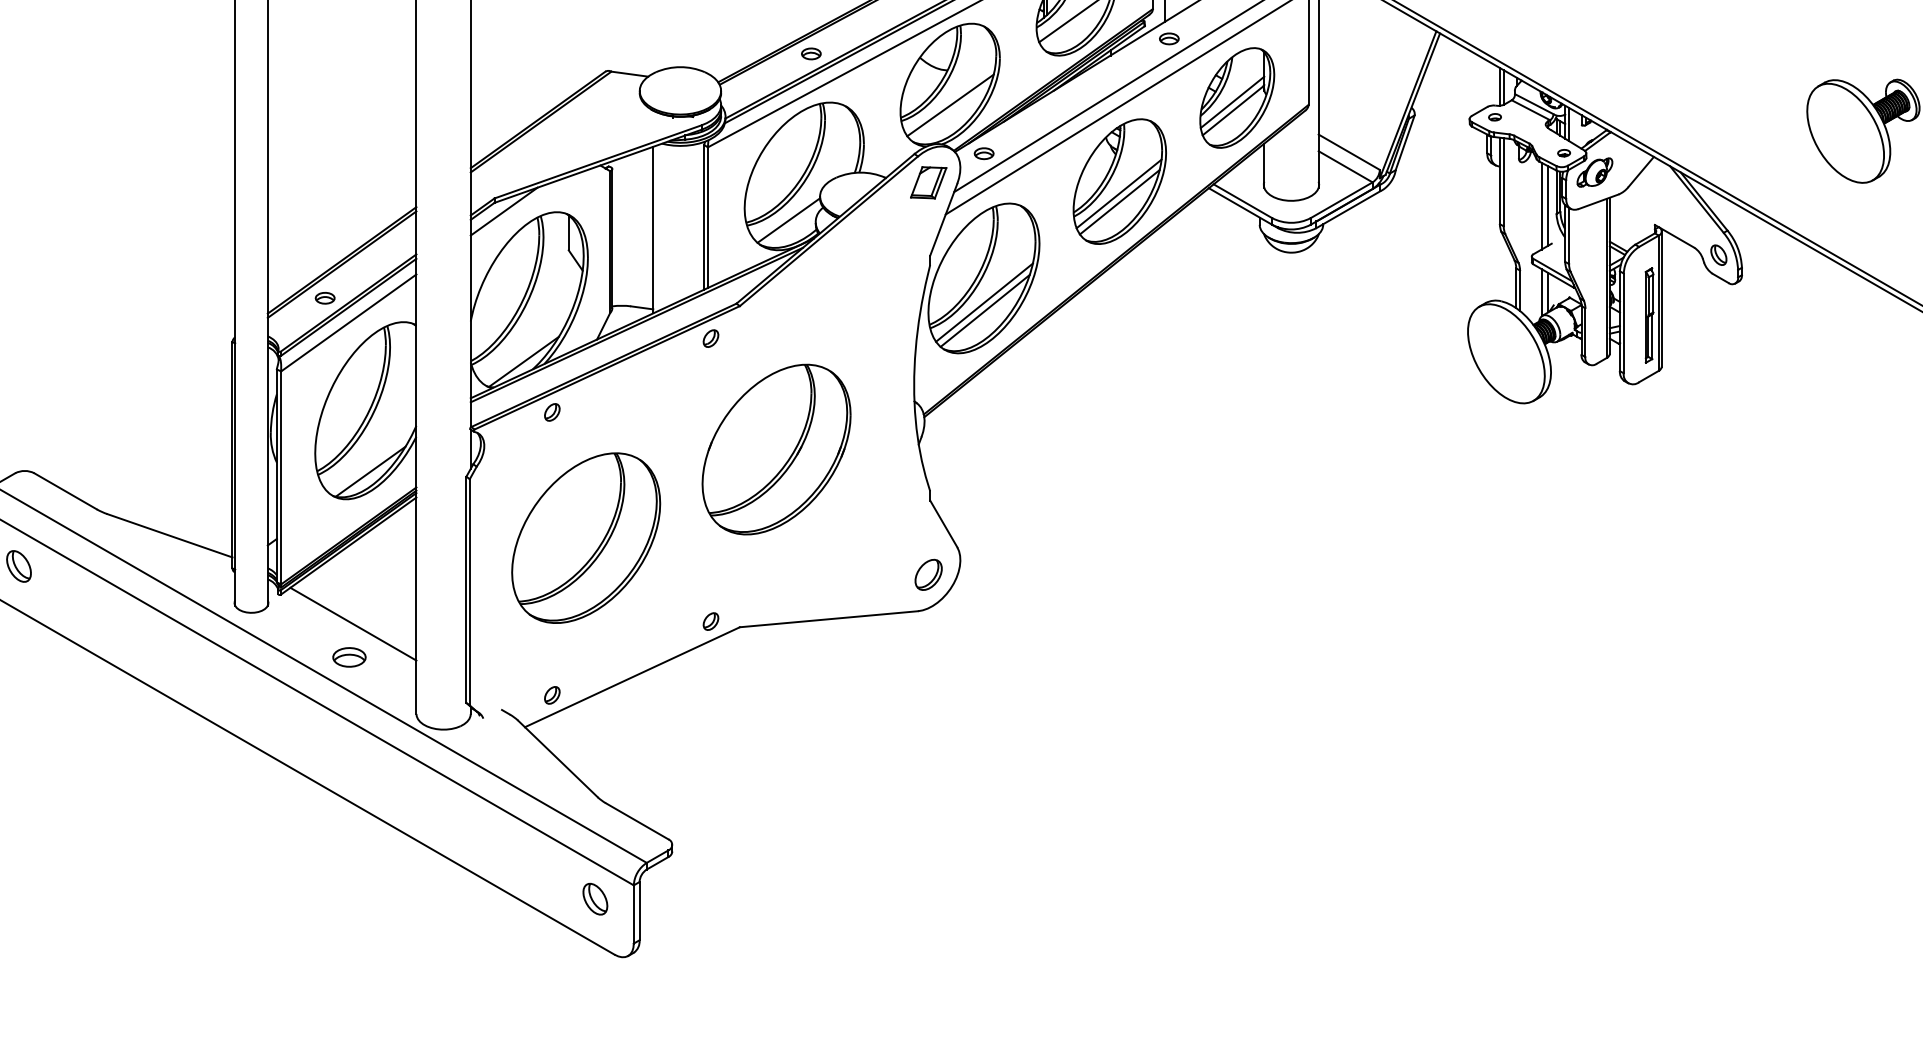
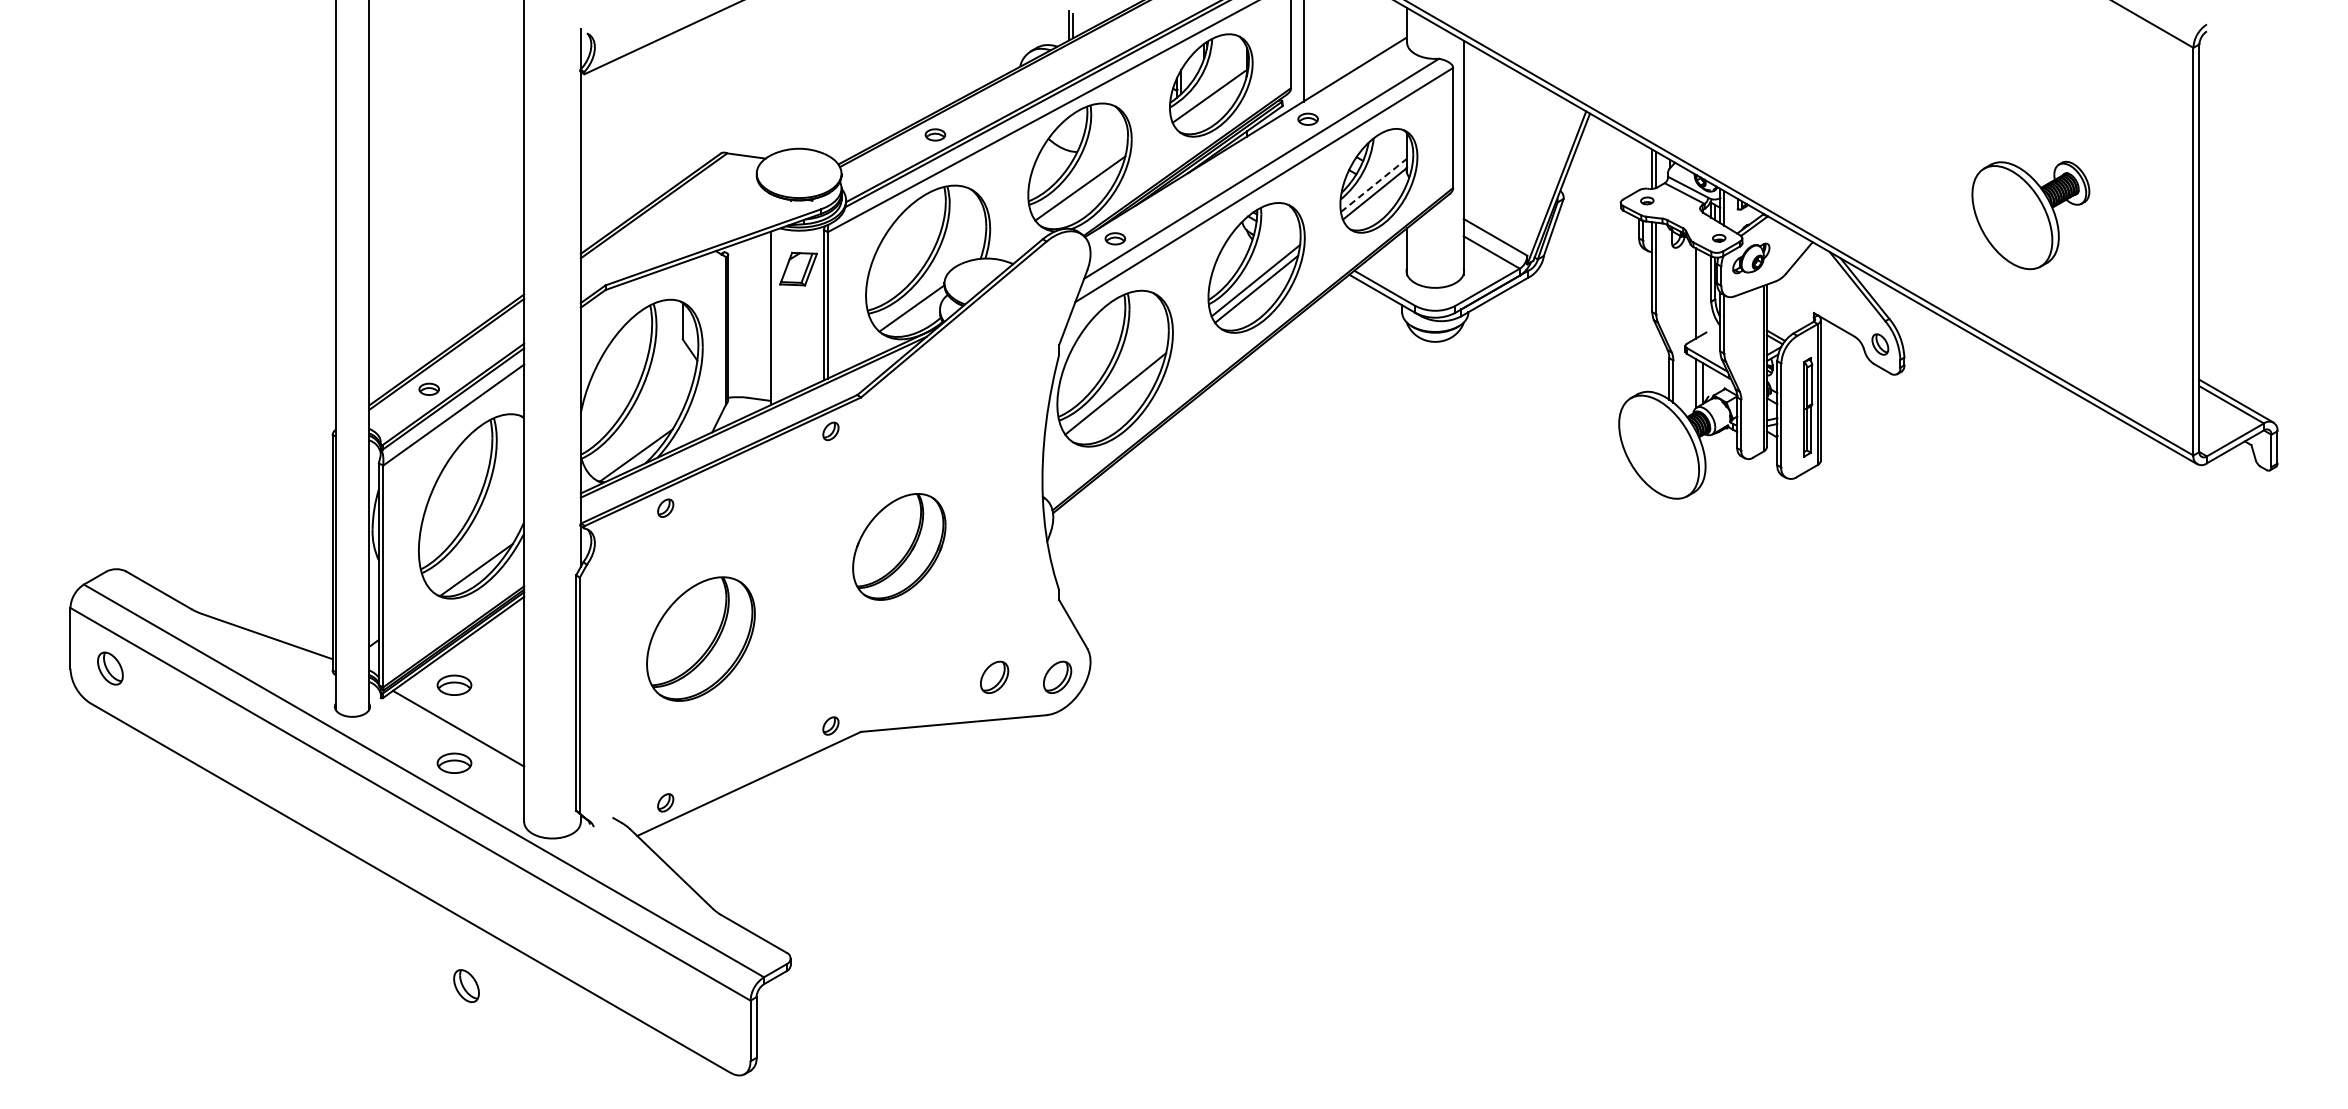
line: (1232, 102) -> (1373, 185), solid -> dashed
part: (928, 182) -> (798, 268), moved
line: (1548, 206) -> (1702, 293), removed
line: (504, 211) -> (615, 299), removed
line: (985, 310) -> (1116, 402), removed
part: (776, 449) -> (899, 546), size x0.6
part: (585, 537) -> (700, 638), size x0.7
part: (868, 575) -> (994, 677), added
part: (349, 581) -> (454, 684), added
part: (595, 898) -> (466, 985), moved

